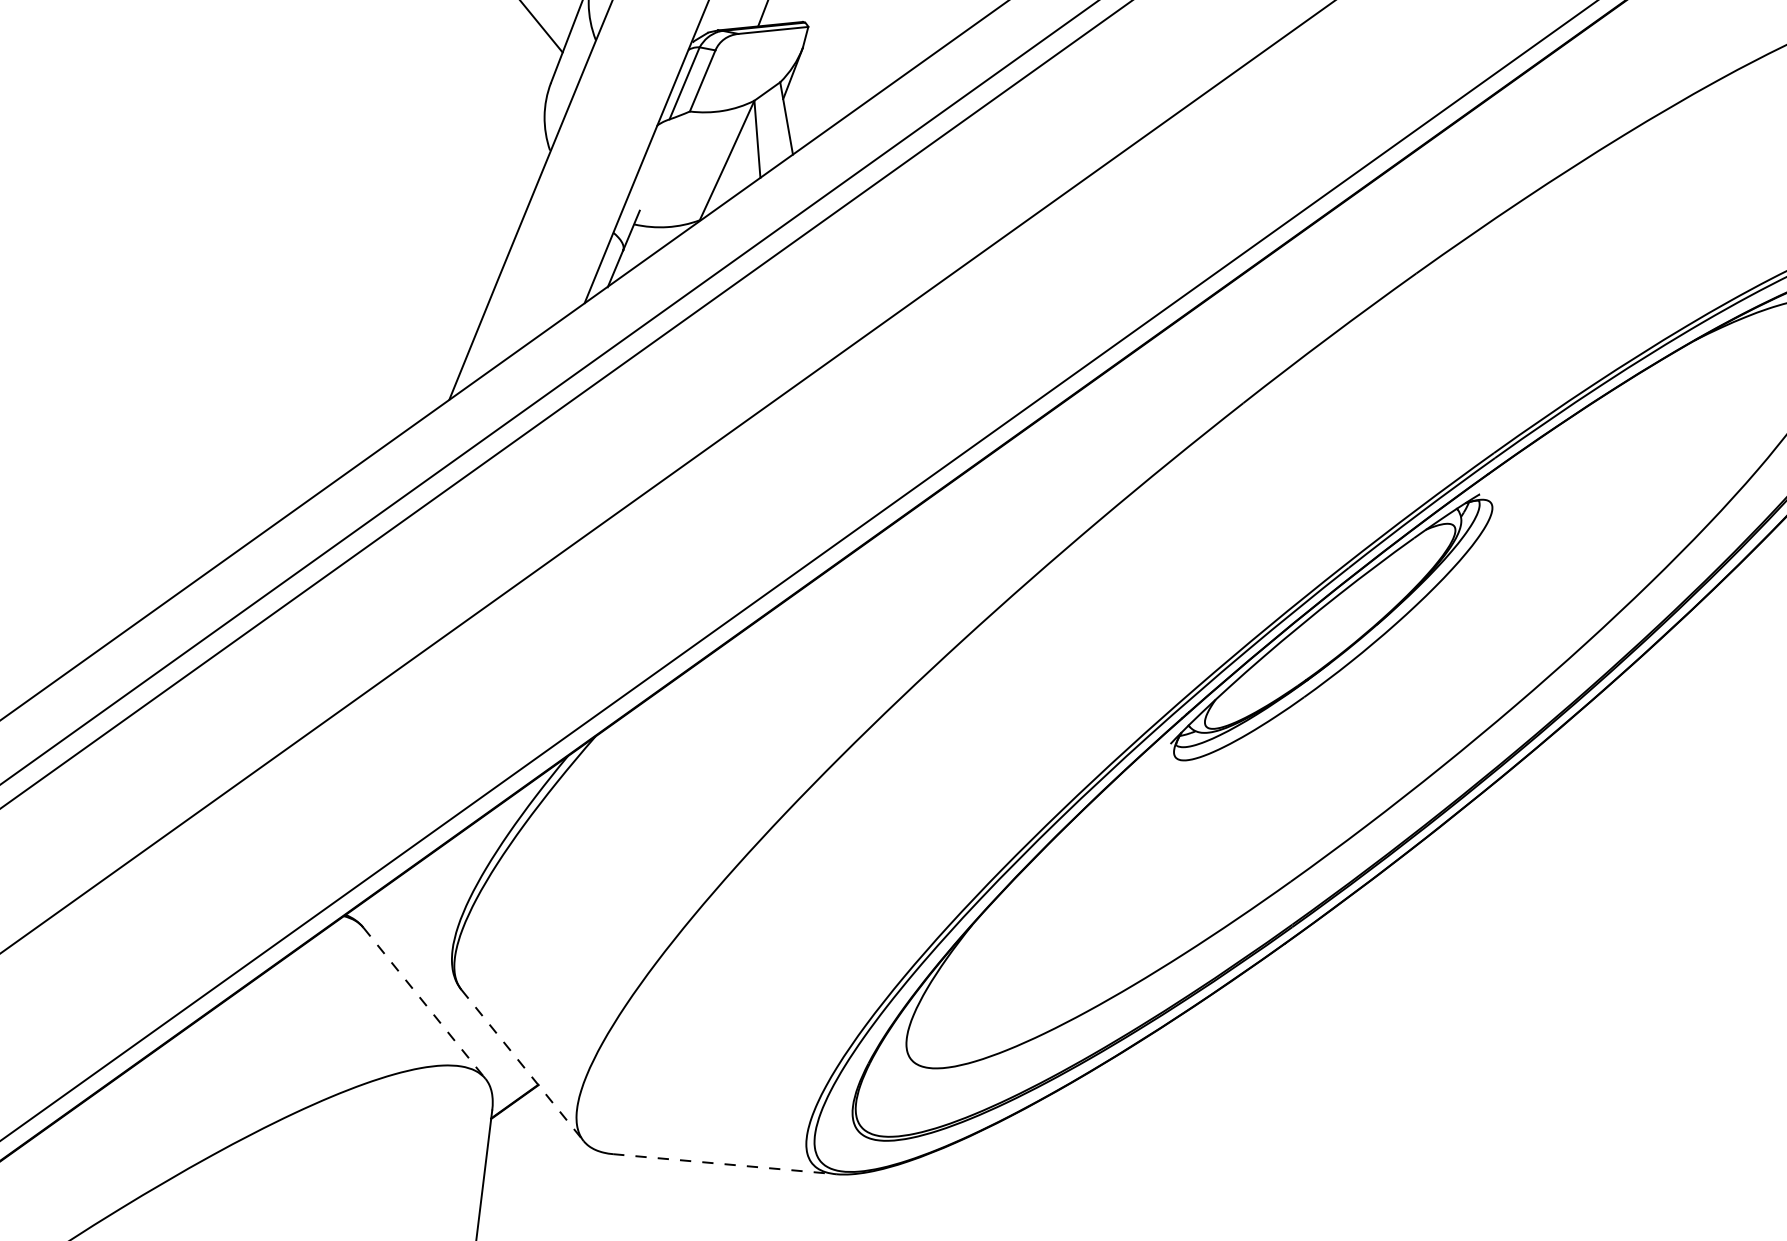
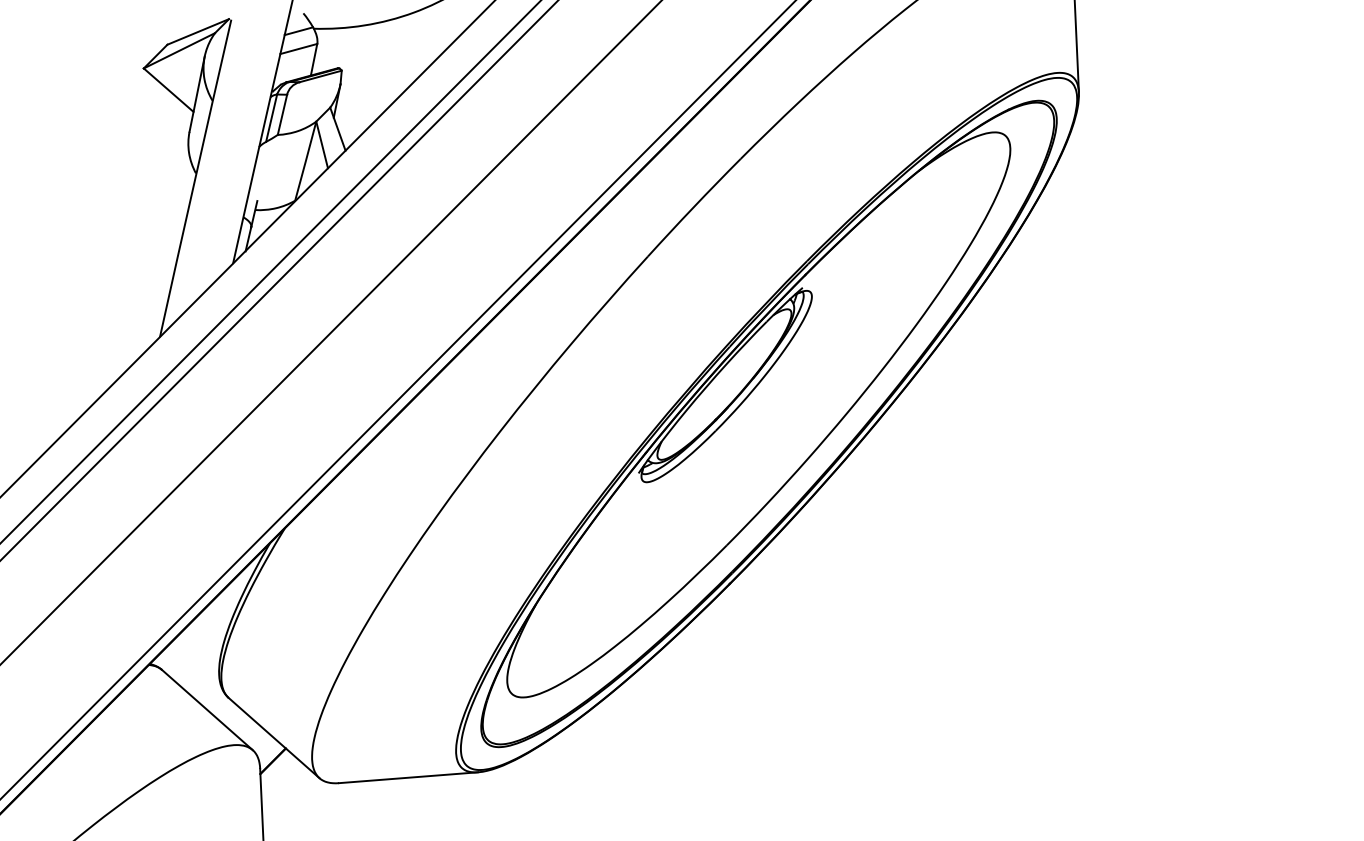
line: (424, 1003) -> (207, 710), dashed -> solid
line: (523, 1066) -> (274, 738), dashed -> solid
line: (724, 1163) -> (408, 777), dashed -> solid

